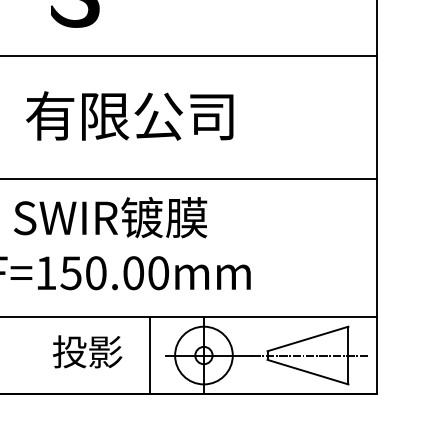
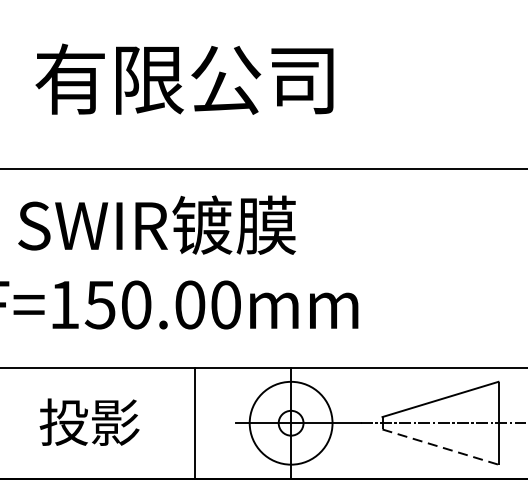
text: (87, 351) -> (89, 421), moved
line: (149, 355) -> (194, 423), moved
line: (308, 372) -> (441, 447), solid -> dashed

